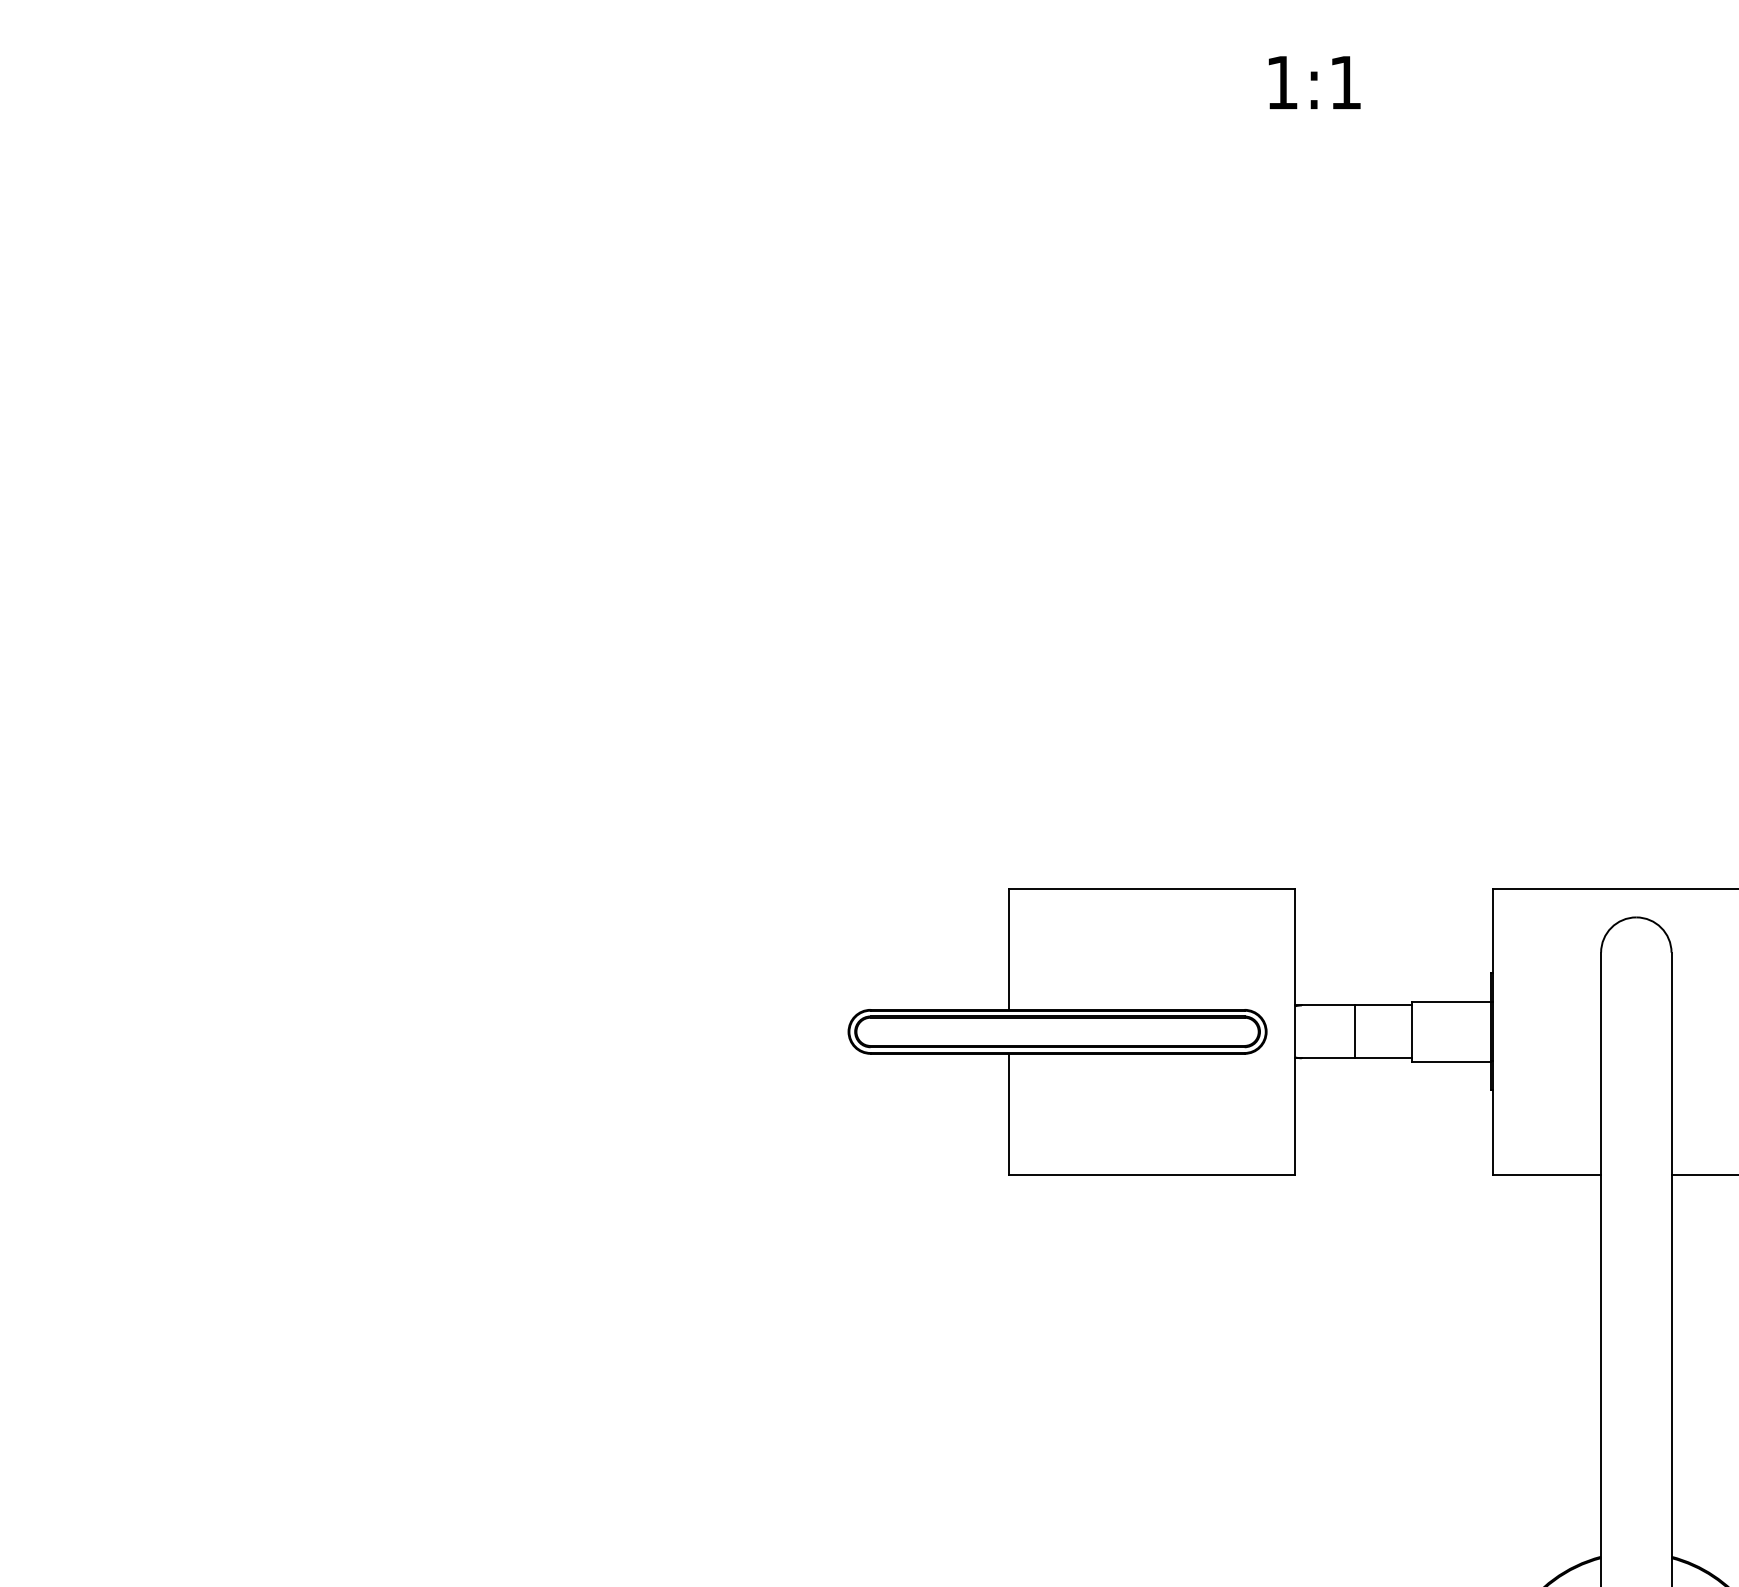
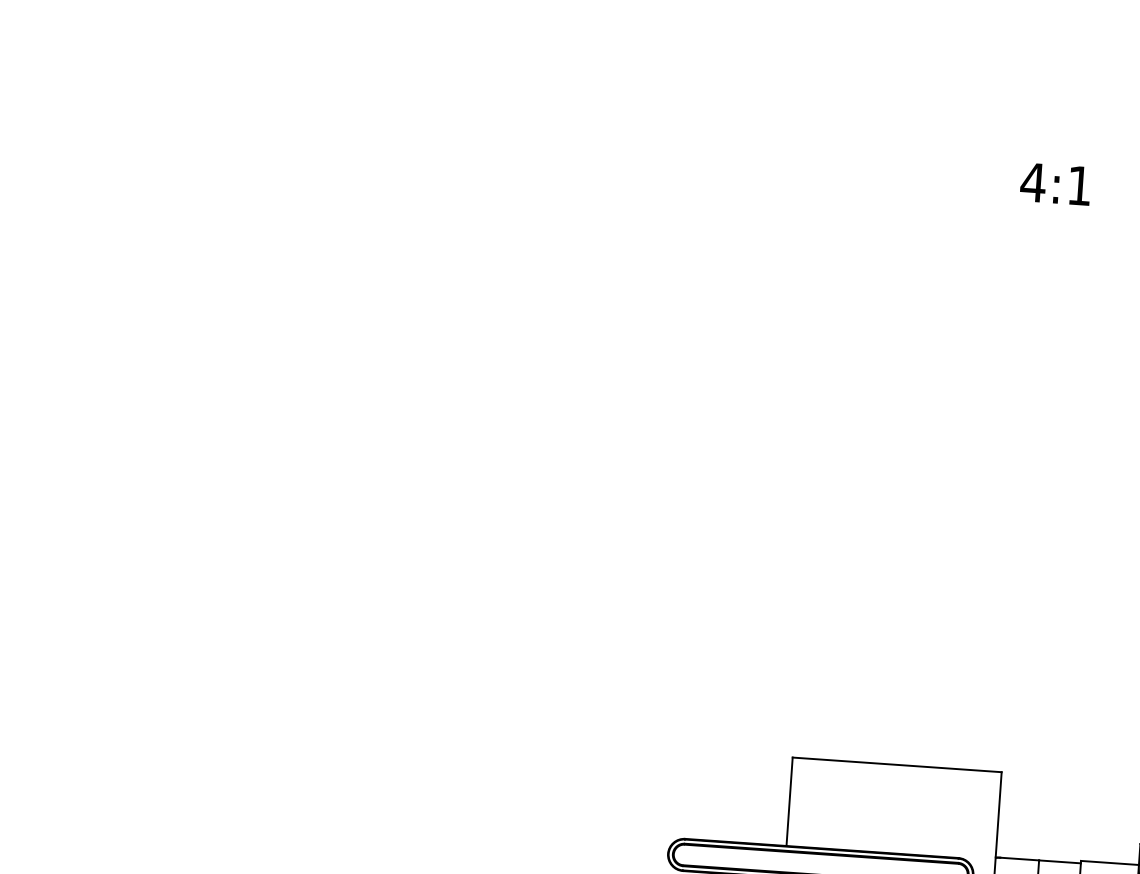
text: (1282, 82) -> (1033, 182), 1:1 -> 4:1

